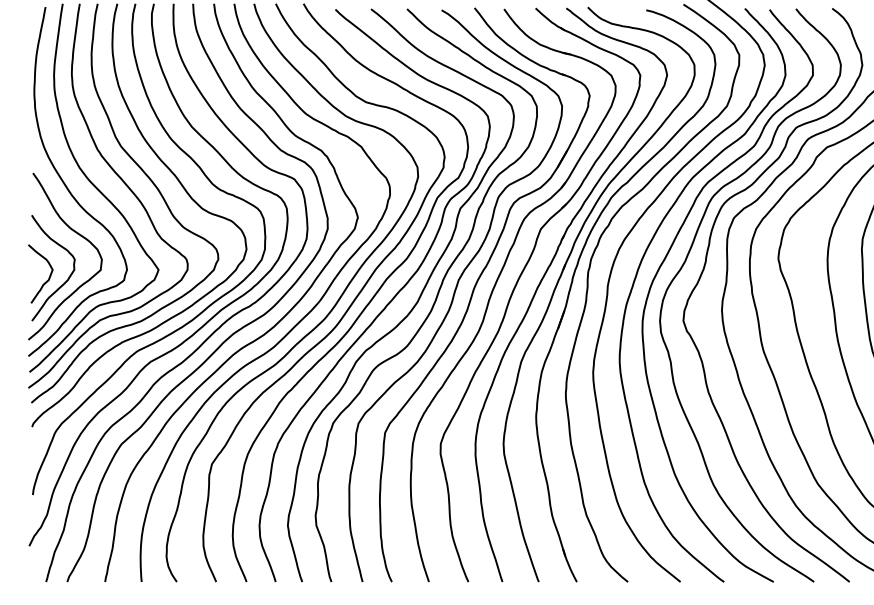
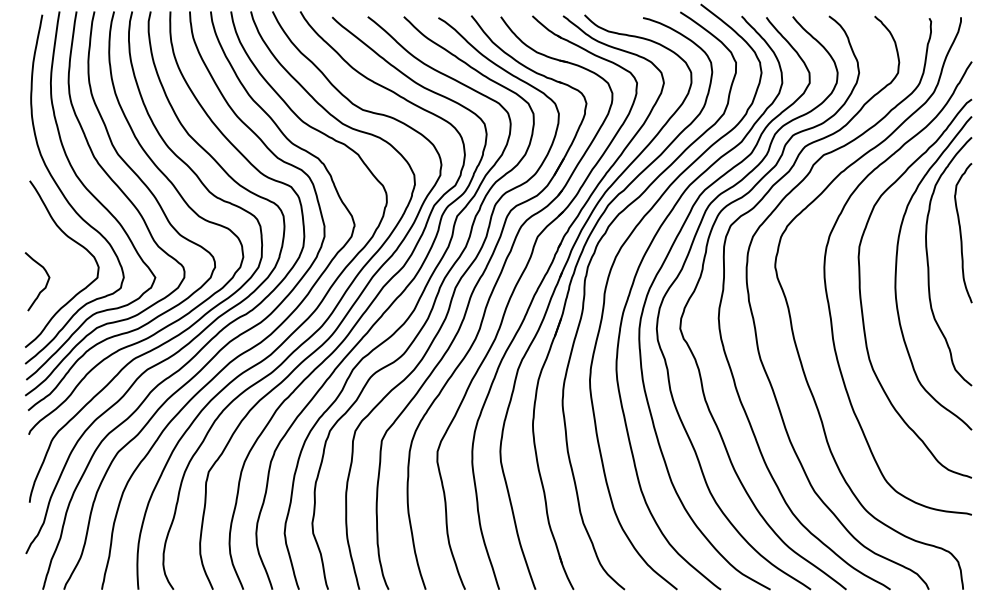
curve: (69, 274) -> (66, 282), removed

